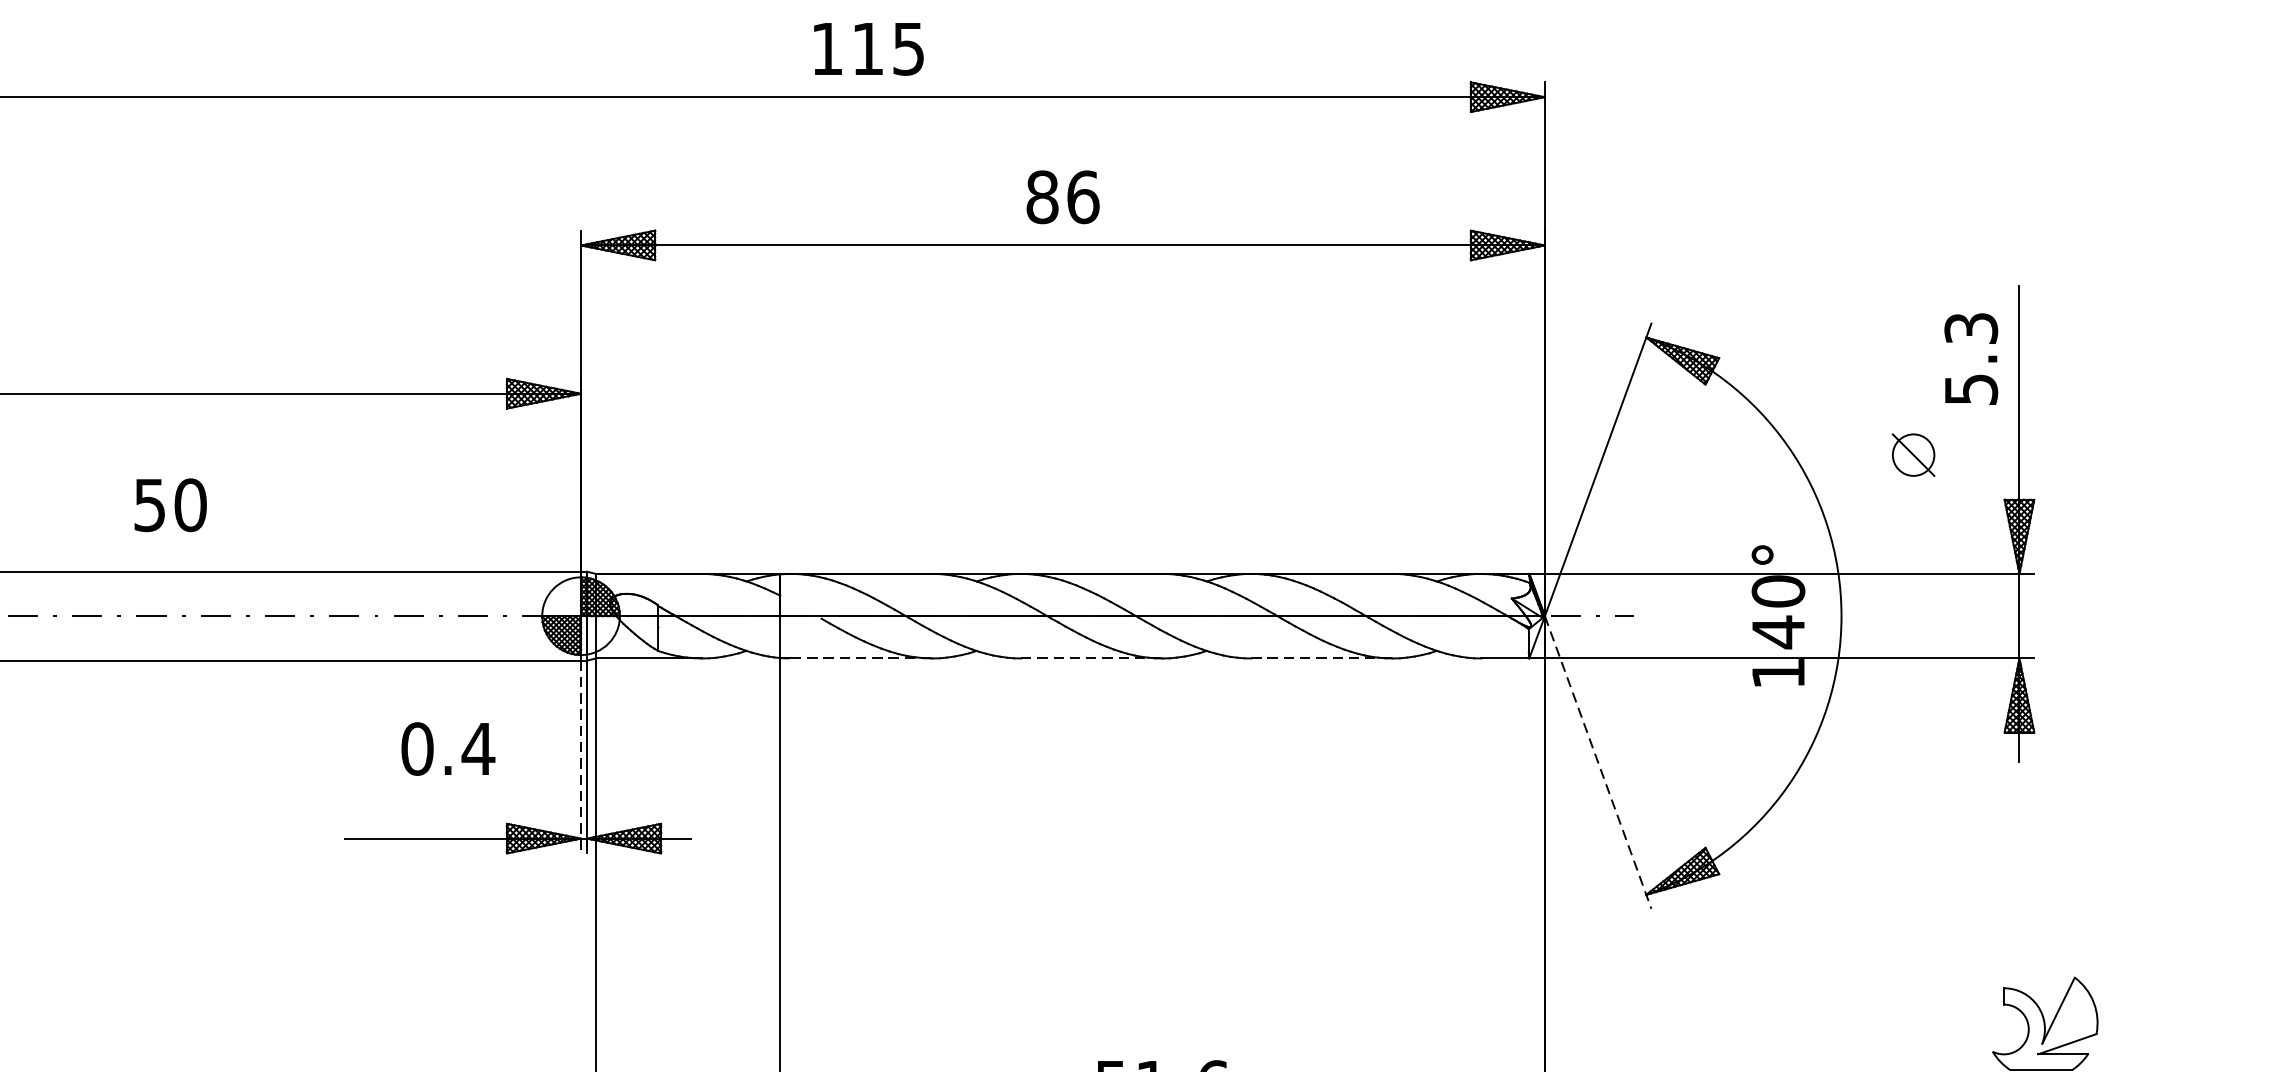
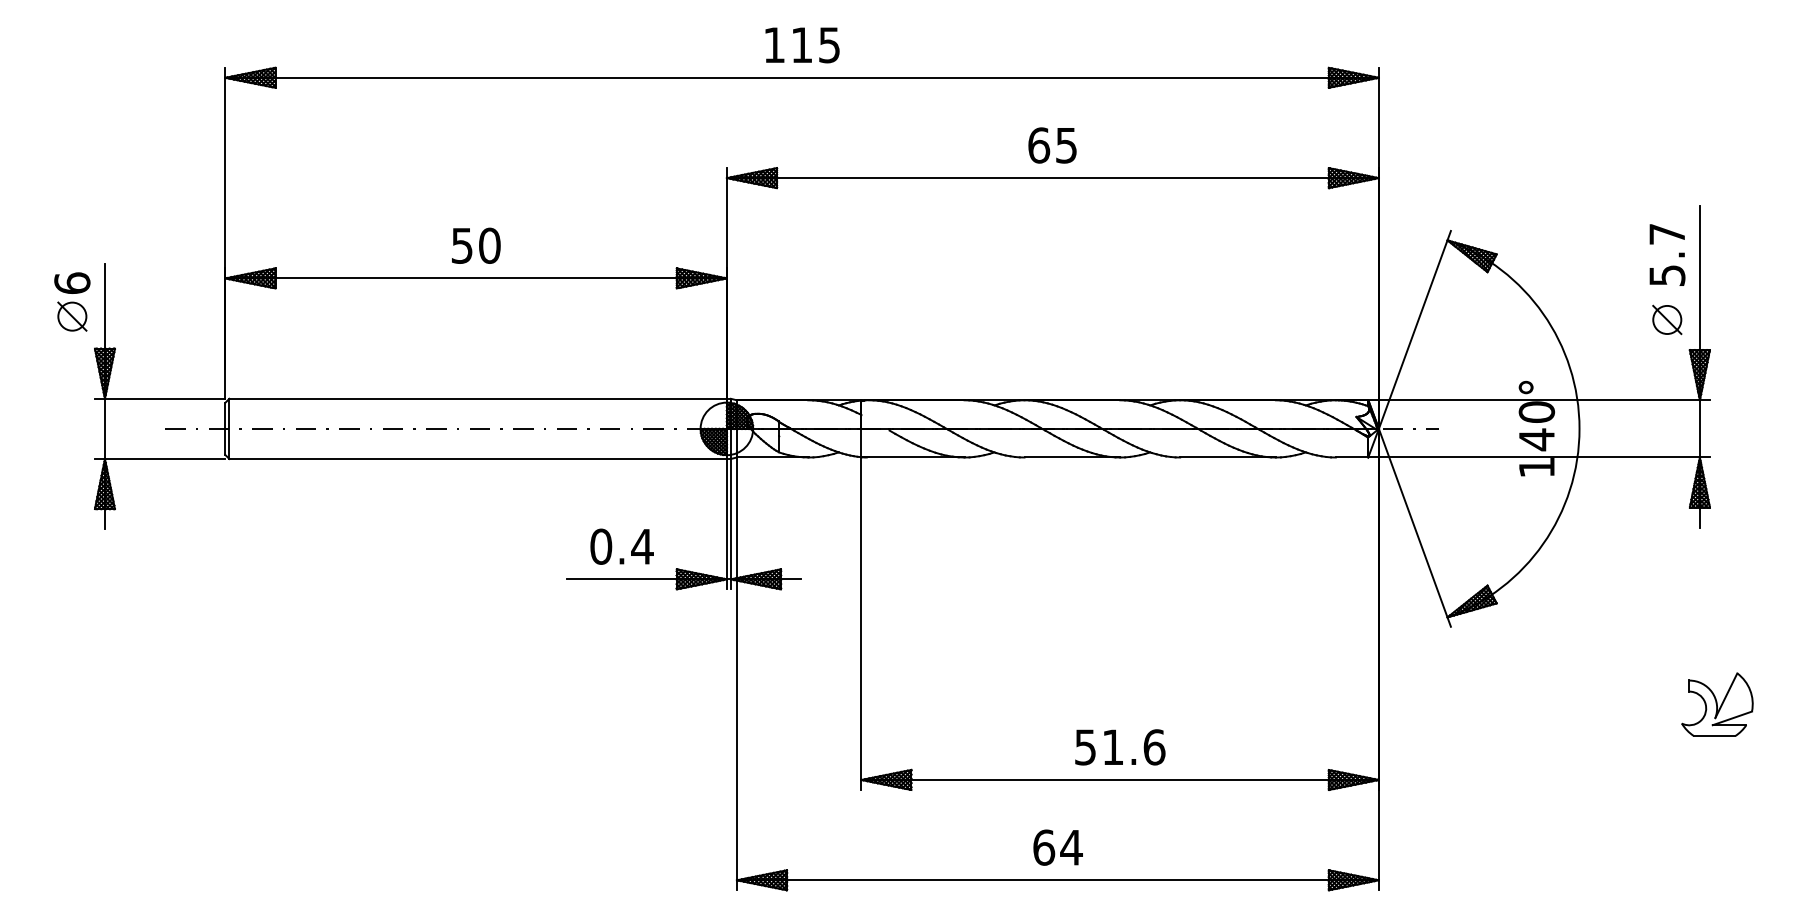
text: (868, 49) -> (802, 45), moved
text: (1062, 197) -> (1052, 145), 86 -> 65
text: (1971, 328) -> (1667, 234), 5.3 -> 5.7
part: (1913, 454) -> (1667, 319), moved
text: (171, 504) -> (476, 245), moved
line: (861, 658) -> (916, 457), dashed -> solid
line: (1091, 658) -> (1072, 457), dashed -> solid
line: (1322, 658) -> (1228, 457), dashed -> solid
text: (447, 748) -> (621, 546), moved
line: (580, 757) -> (726, 524), dashed -> solid
line: (1599, 763) -> (1415, 528), dashed -> solid

